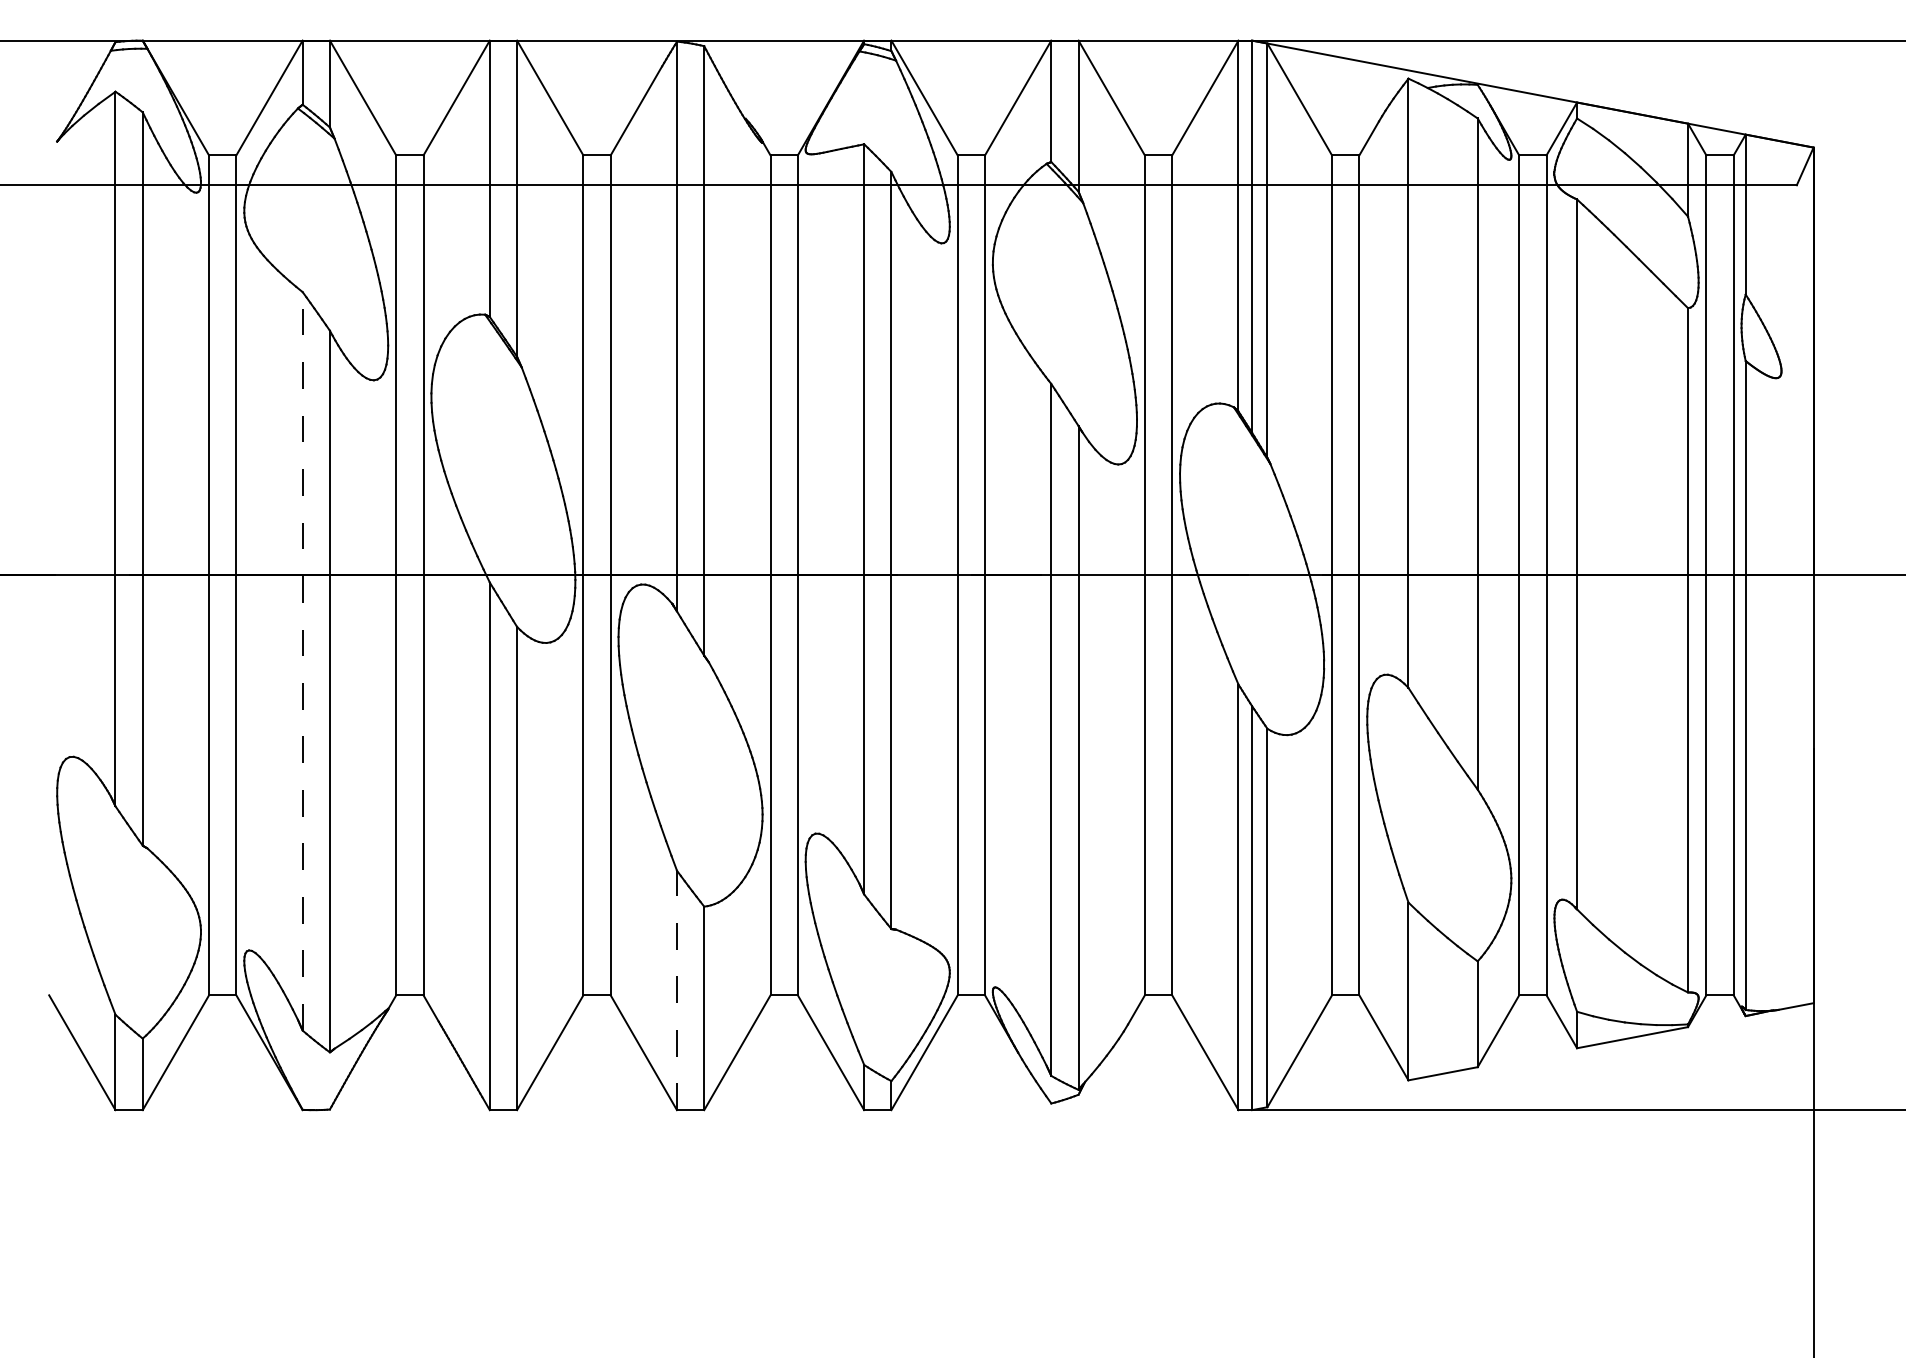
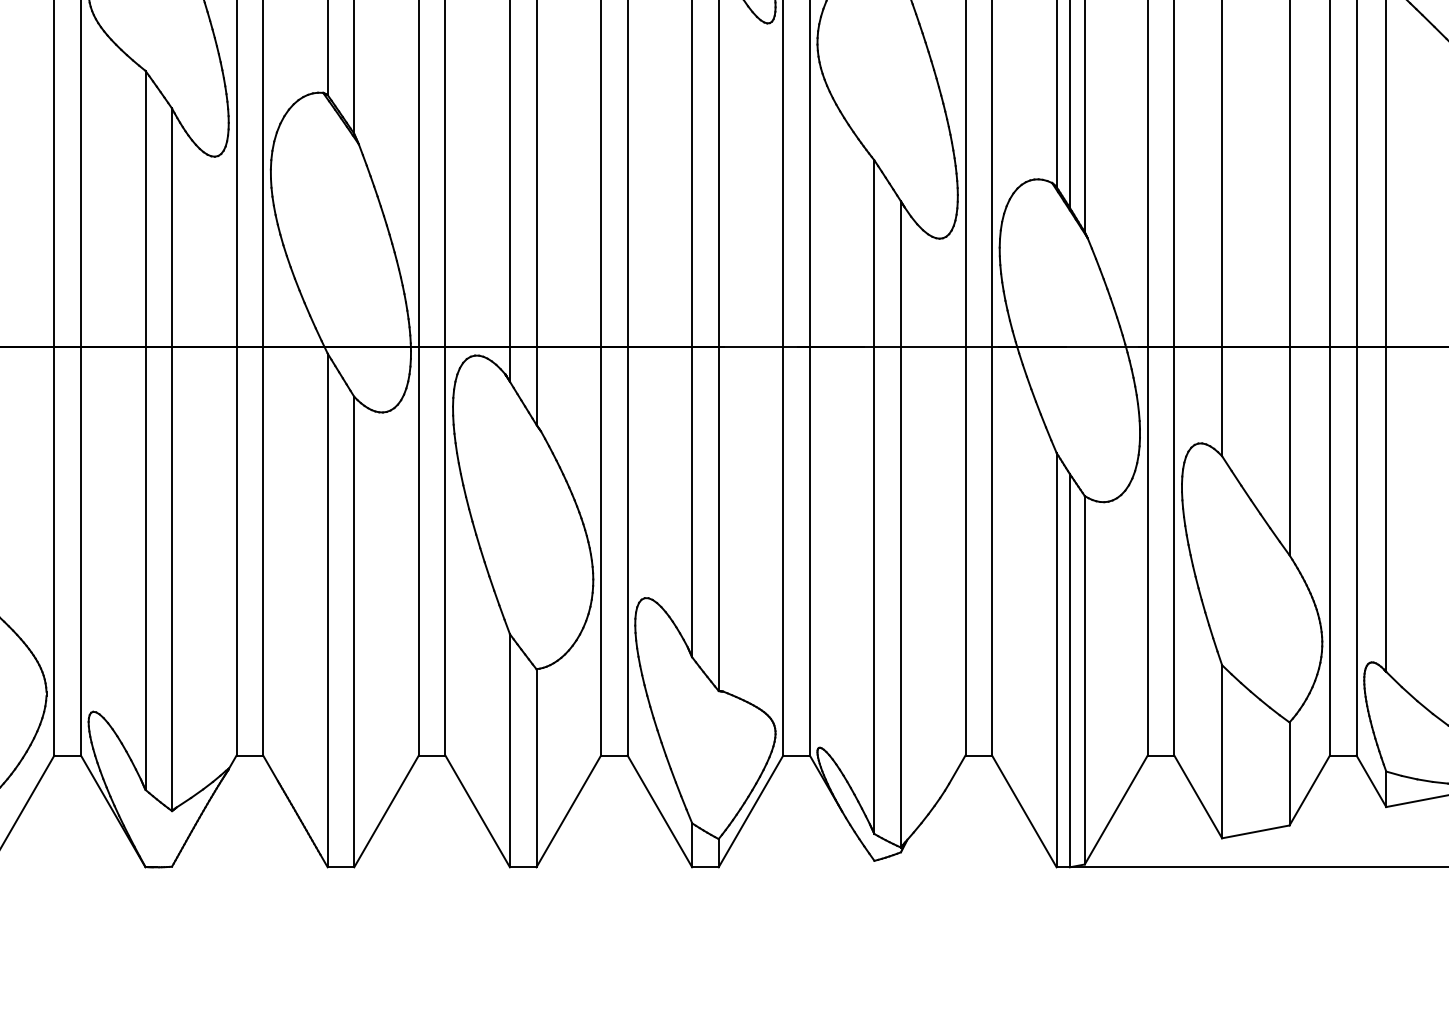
line: (302, 660) -> (145, 429), dashed -> solid
line: (676, 990) -> (509, 750), dashed -> solid

